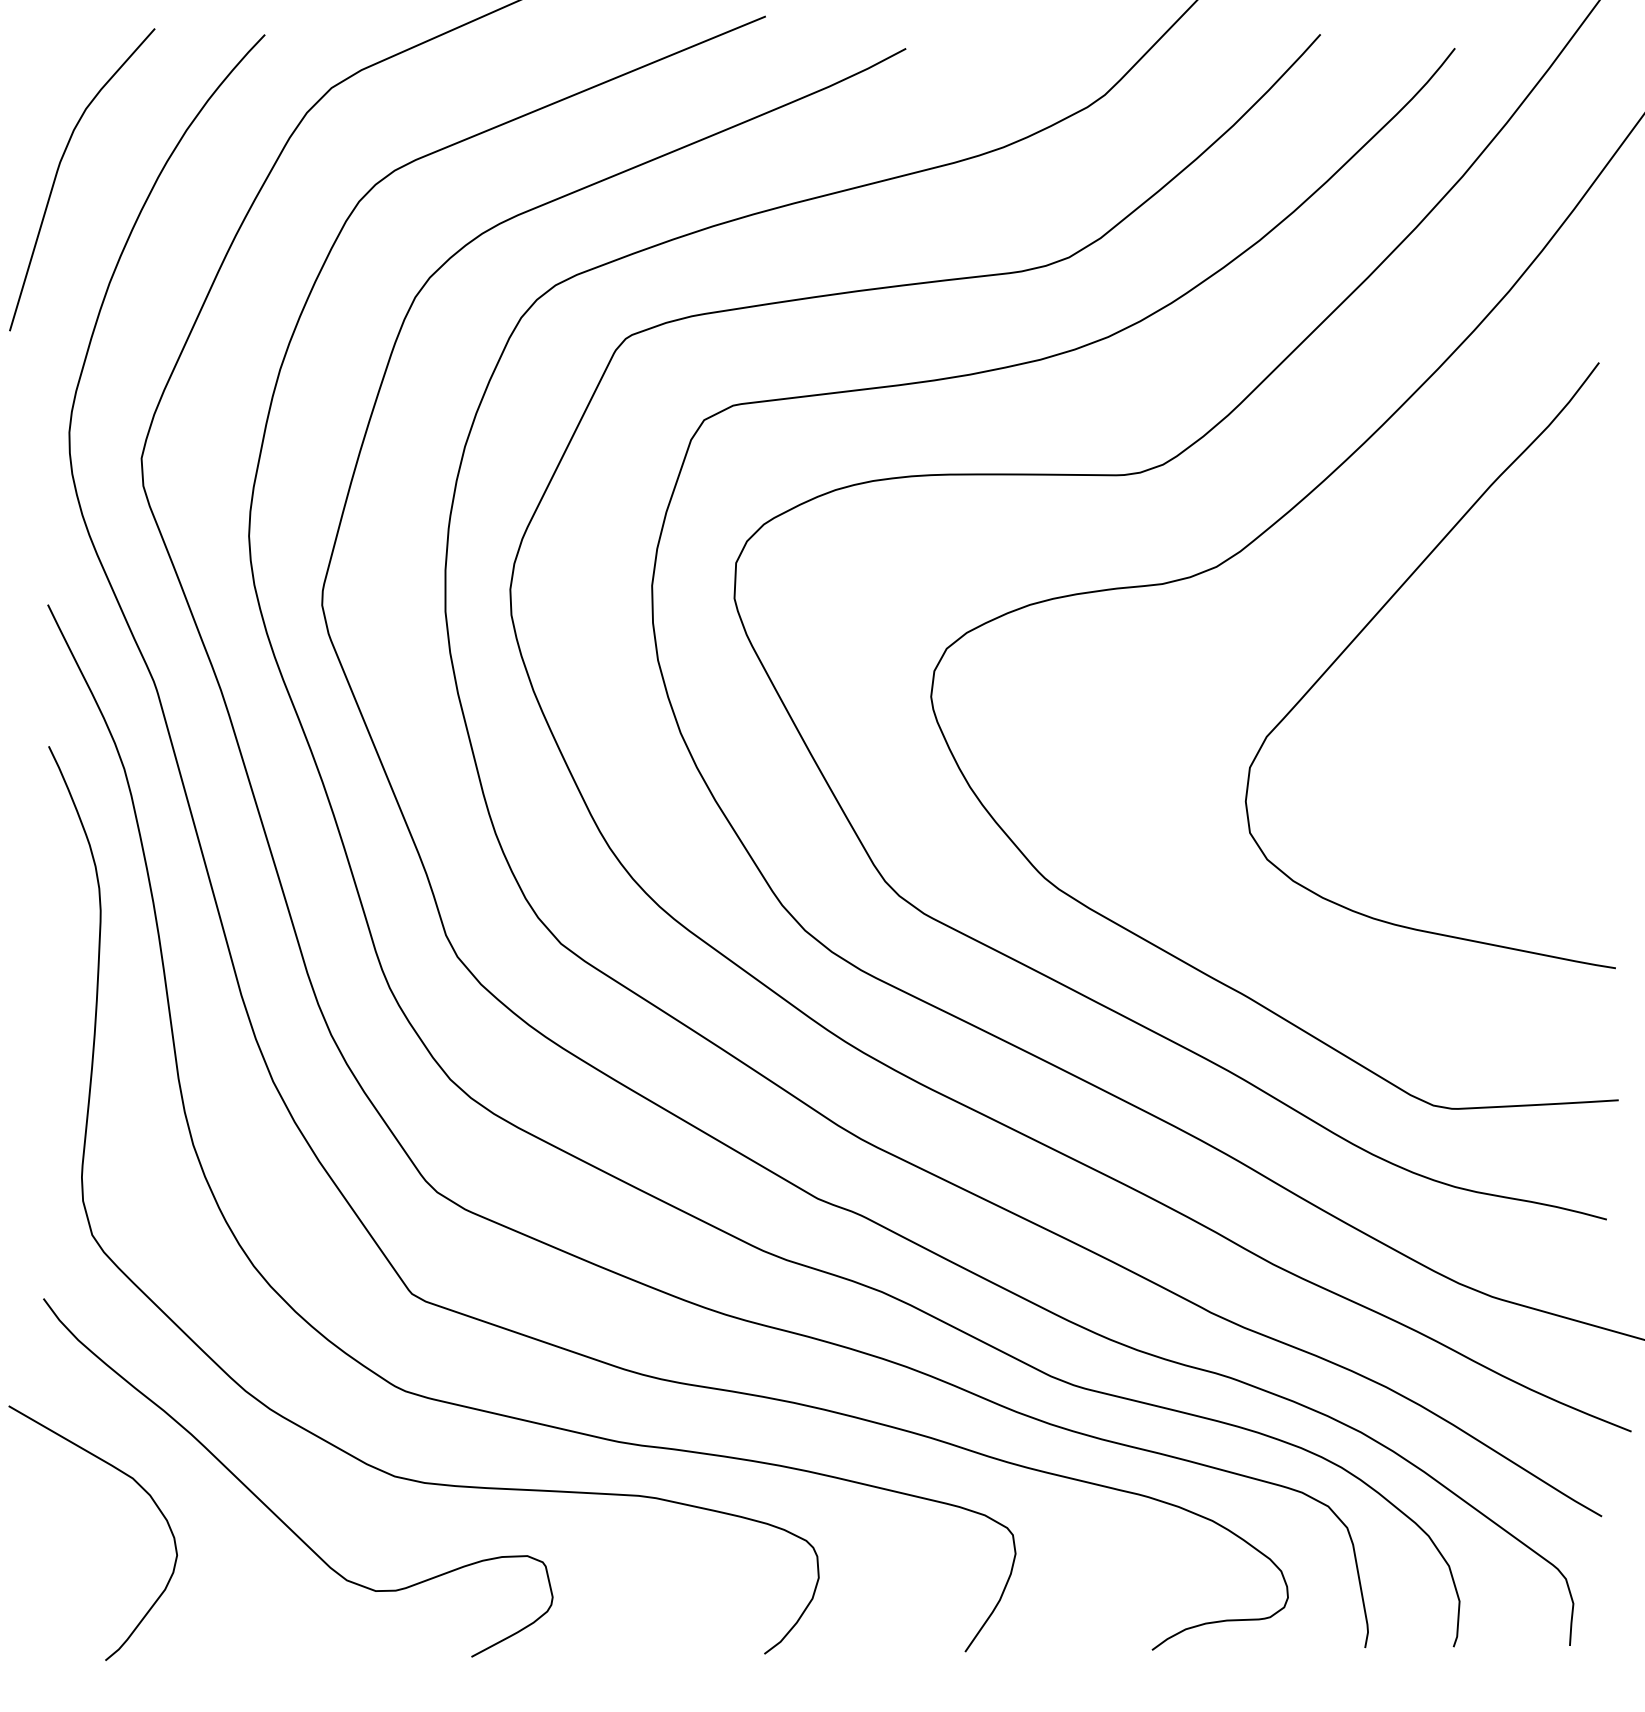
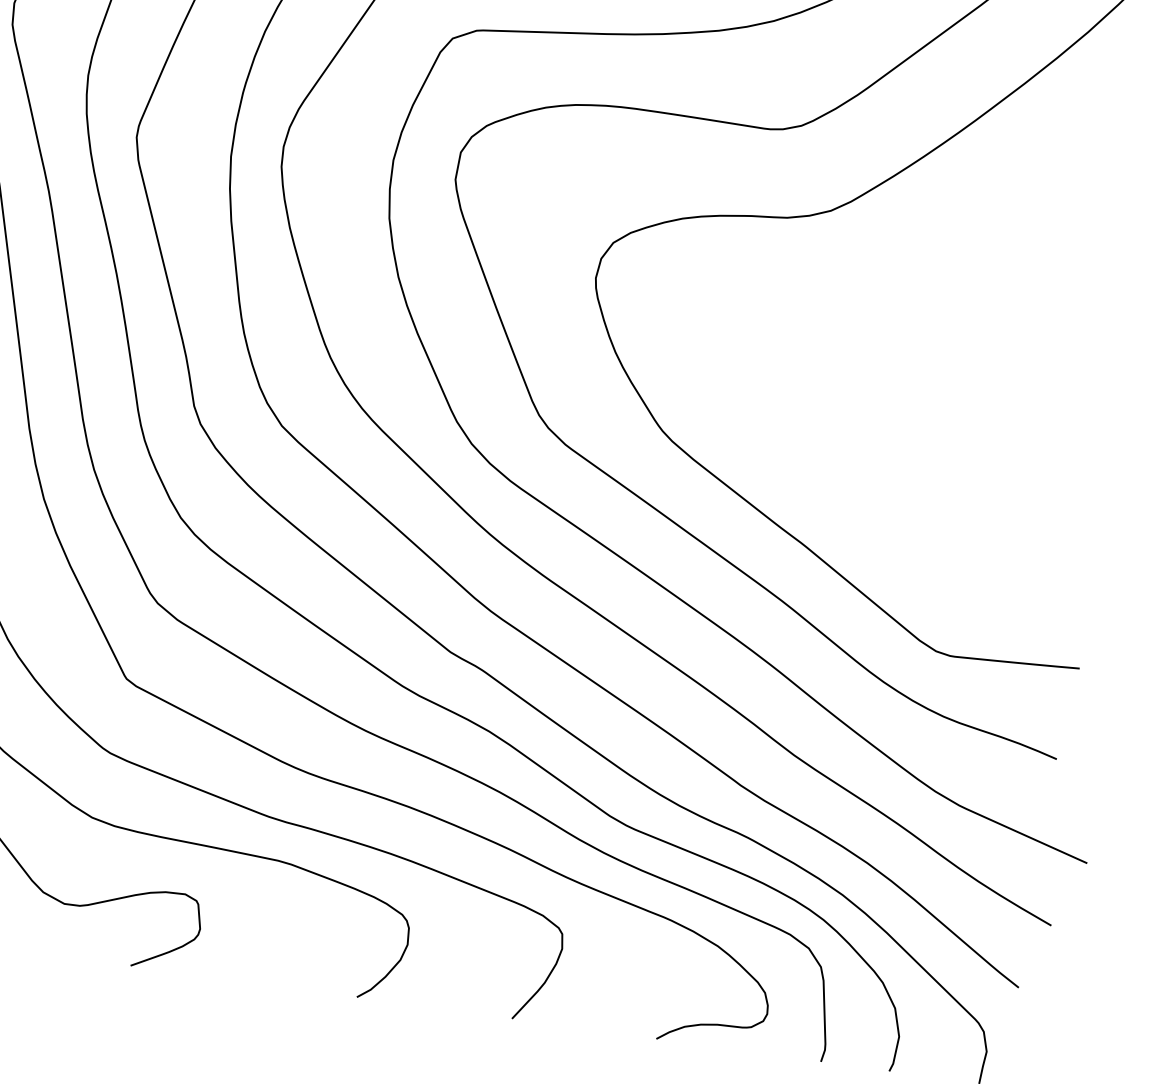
curve: (1374, 618) -> (946, 268), removed

